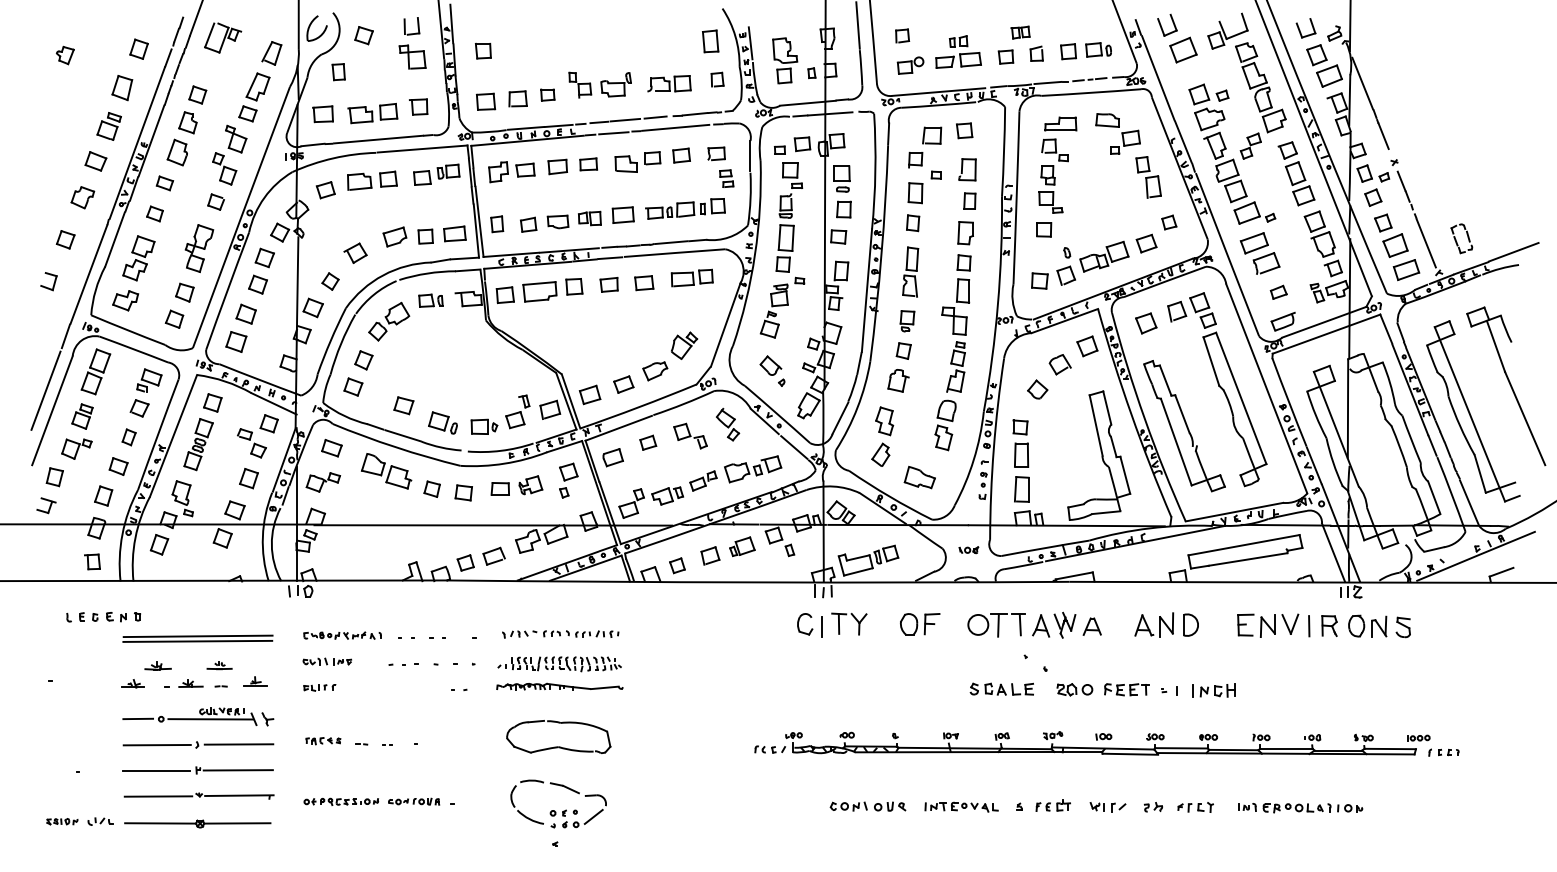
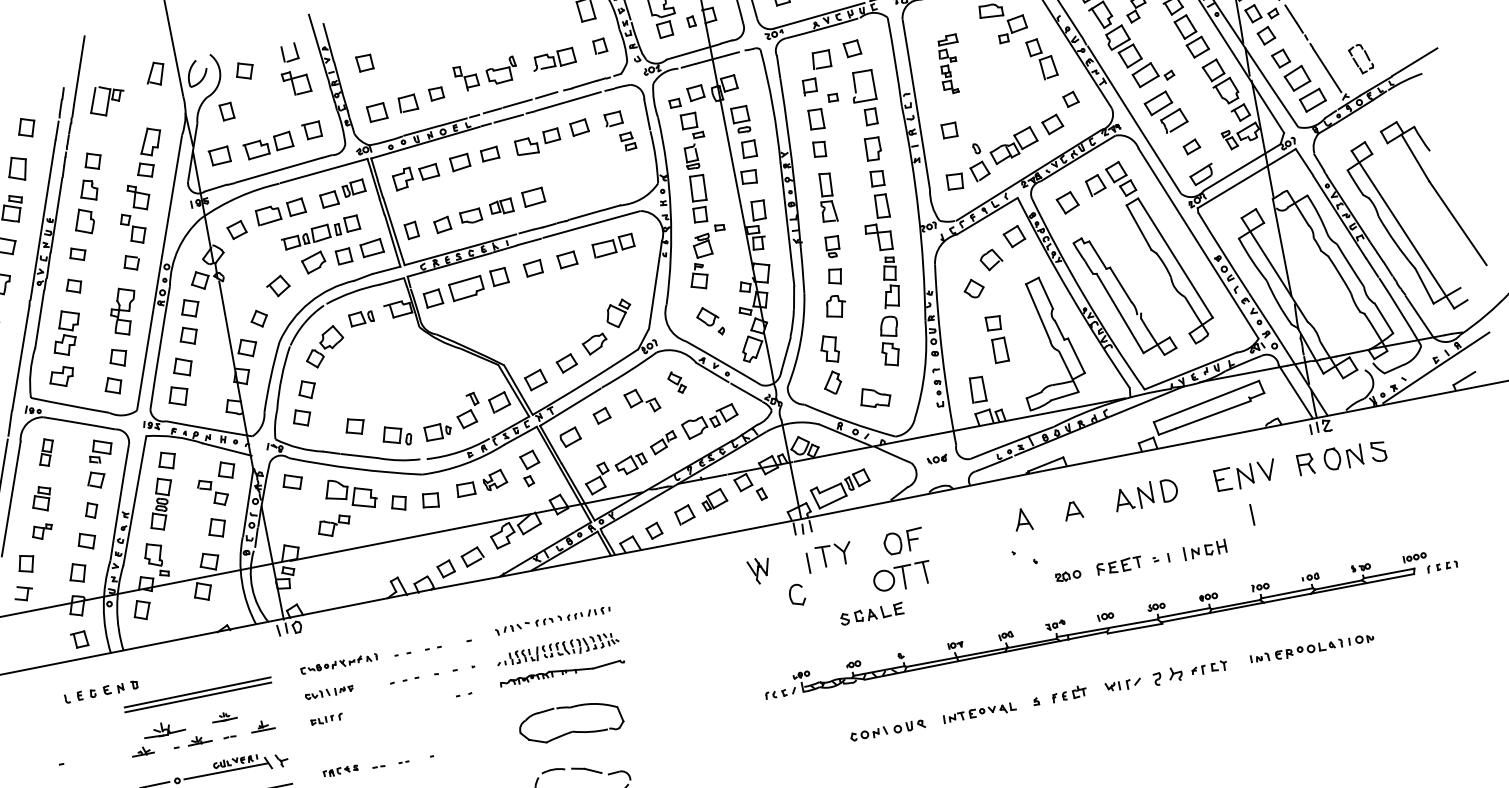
part: (271, 53) -> (155, 74), moved
part: (1057, 164) -> (950, 63), size x0.6
part: (967, 169) -> (862, 86), size x1.4
part: (685, 208) -> (320, 232), moved
part: (95, 371) -> (45, 452), size x0.6
part: (728, 424) -> (677, 382), size x0.7
part: (1020, 443) -> (996, 339), moved
part: (76, 448) -> (42, 531), size x0.7
part: (323, 482) -> (334, 526), moved
part: (799, 621) -> (791, 593), moved
part: (1064, 624) -> (759, 570), moved
part: (996, 625) -> (902, 577), moved
line: (1309, 626) -> (1252, 515), moved
part: (157, 665) -> (163, 728), size x1.6
part: (1001, 688) -> (871, 613), moved
part: (1074, 689) -> (1067, 575), size x0.7
part: (1153, 807) -> (1168, 676), size x1.6

